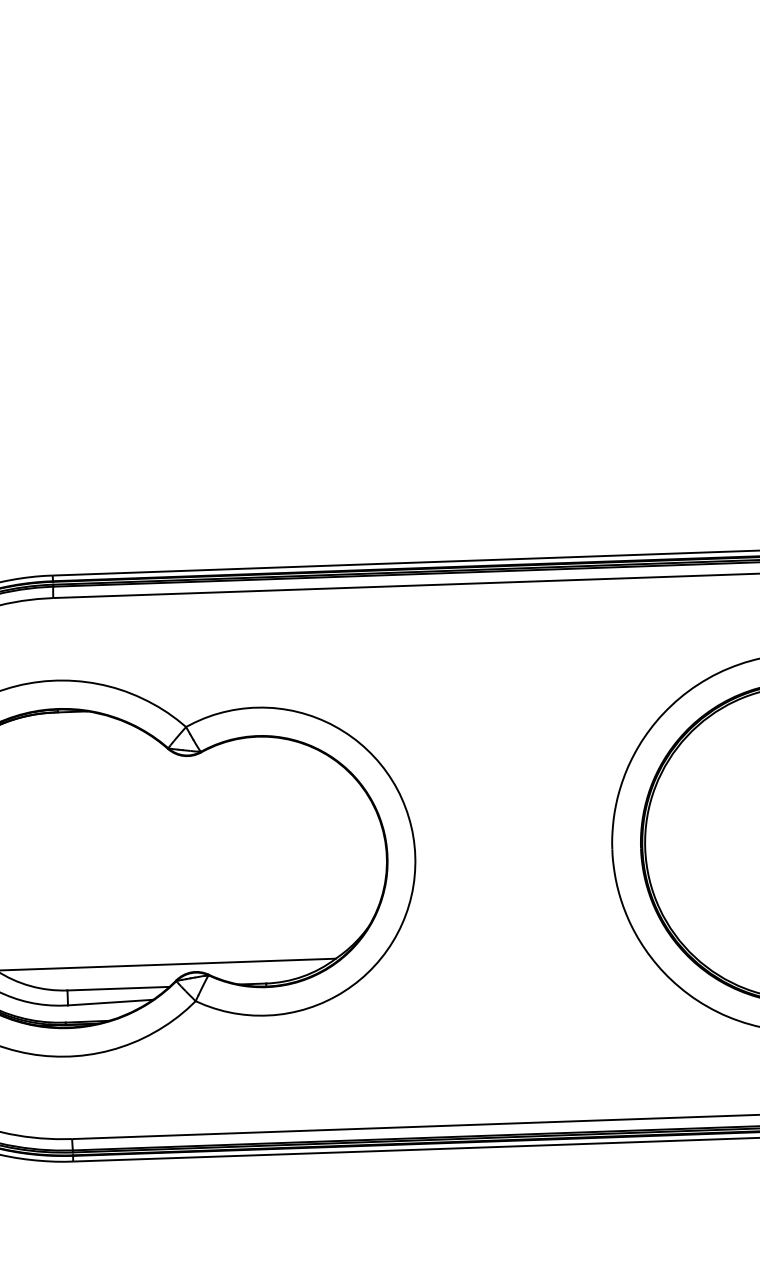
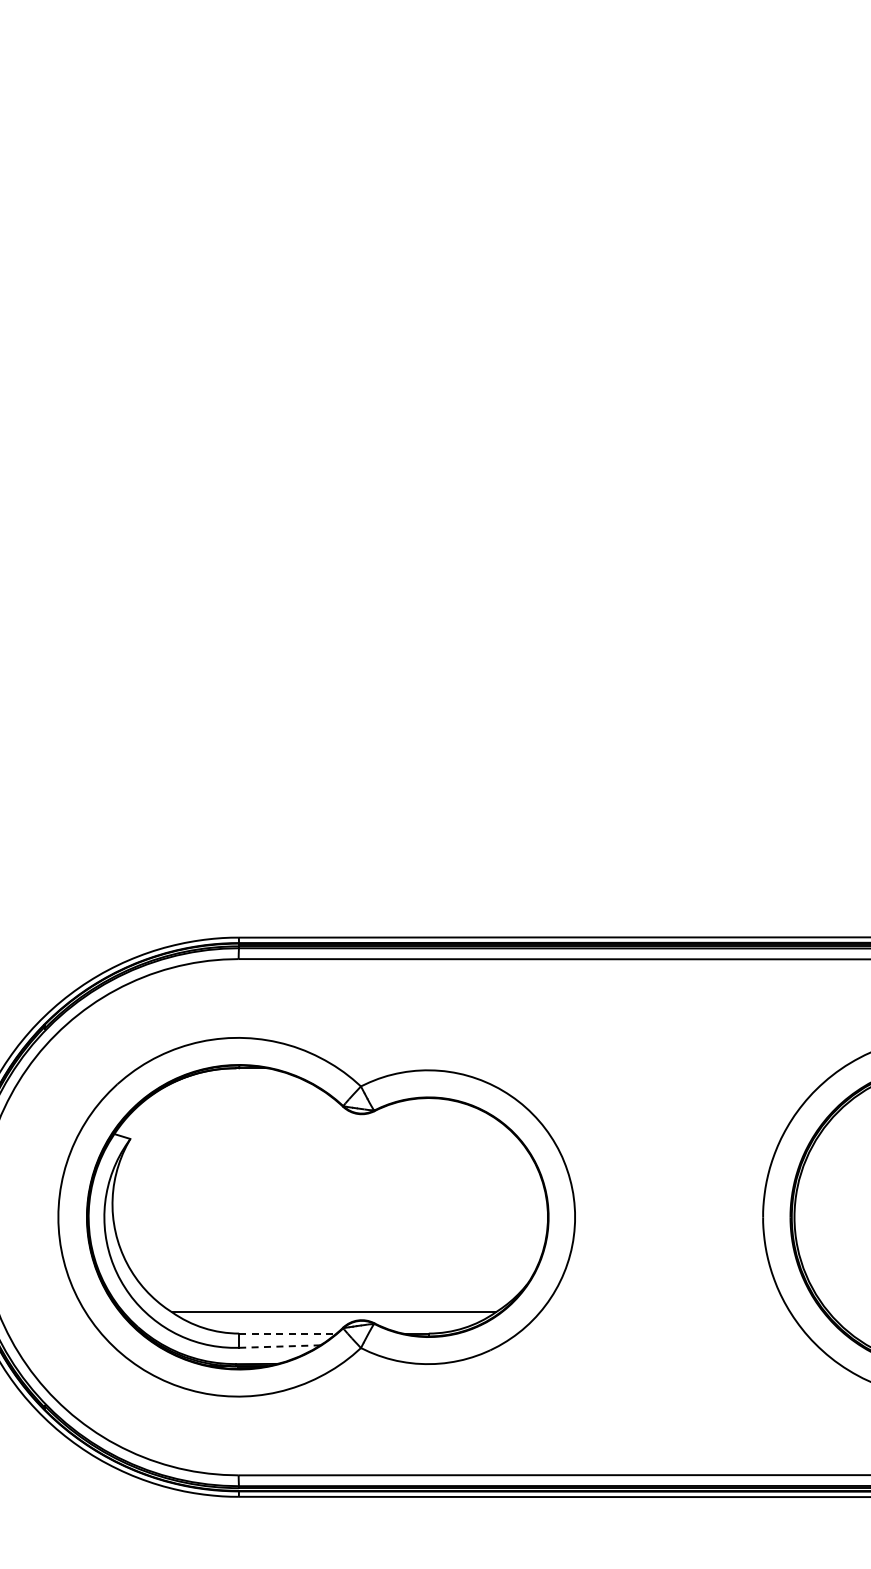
line: (118, 988) -> (287, 1333), solid -> dashed
line: (110, 1002) -> (279, 1346), solid -> dashed

